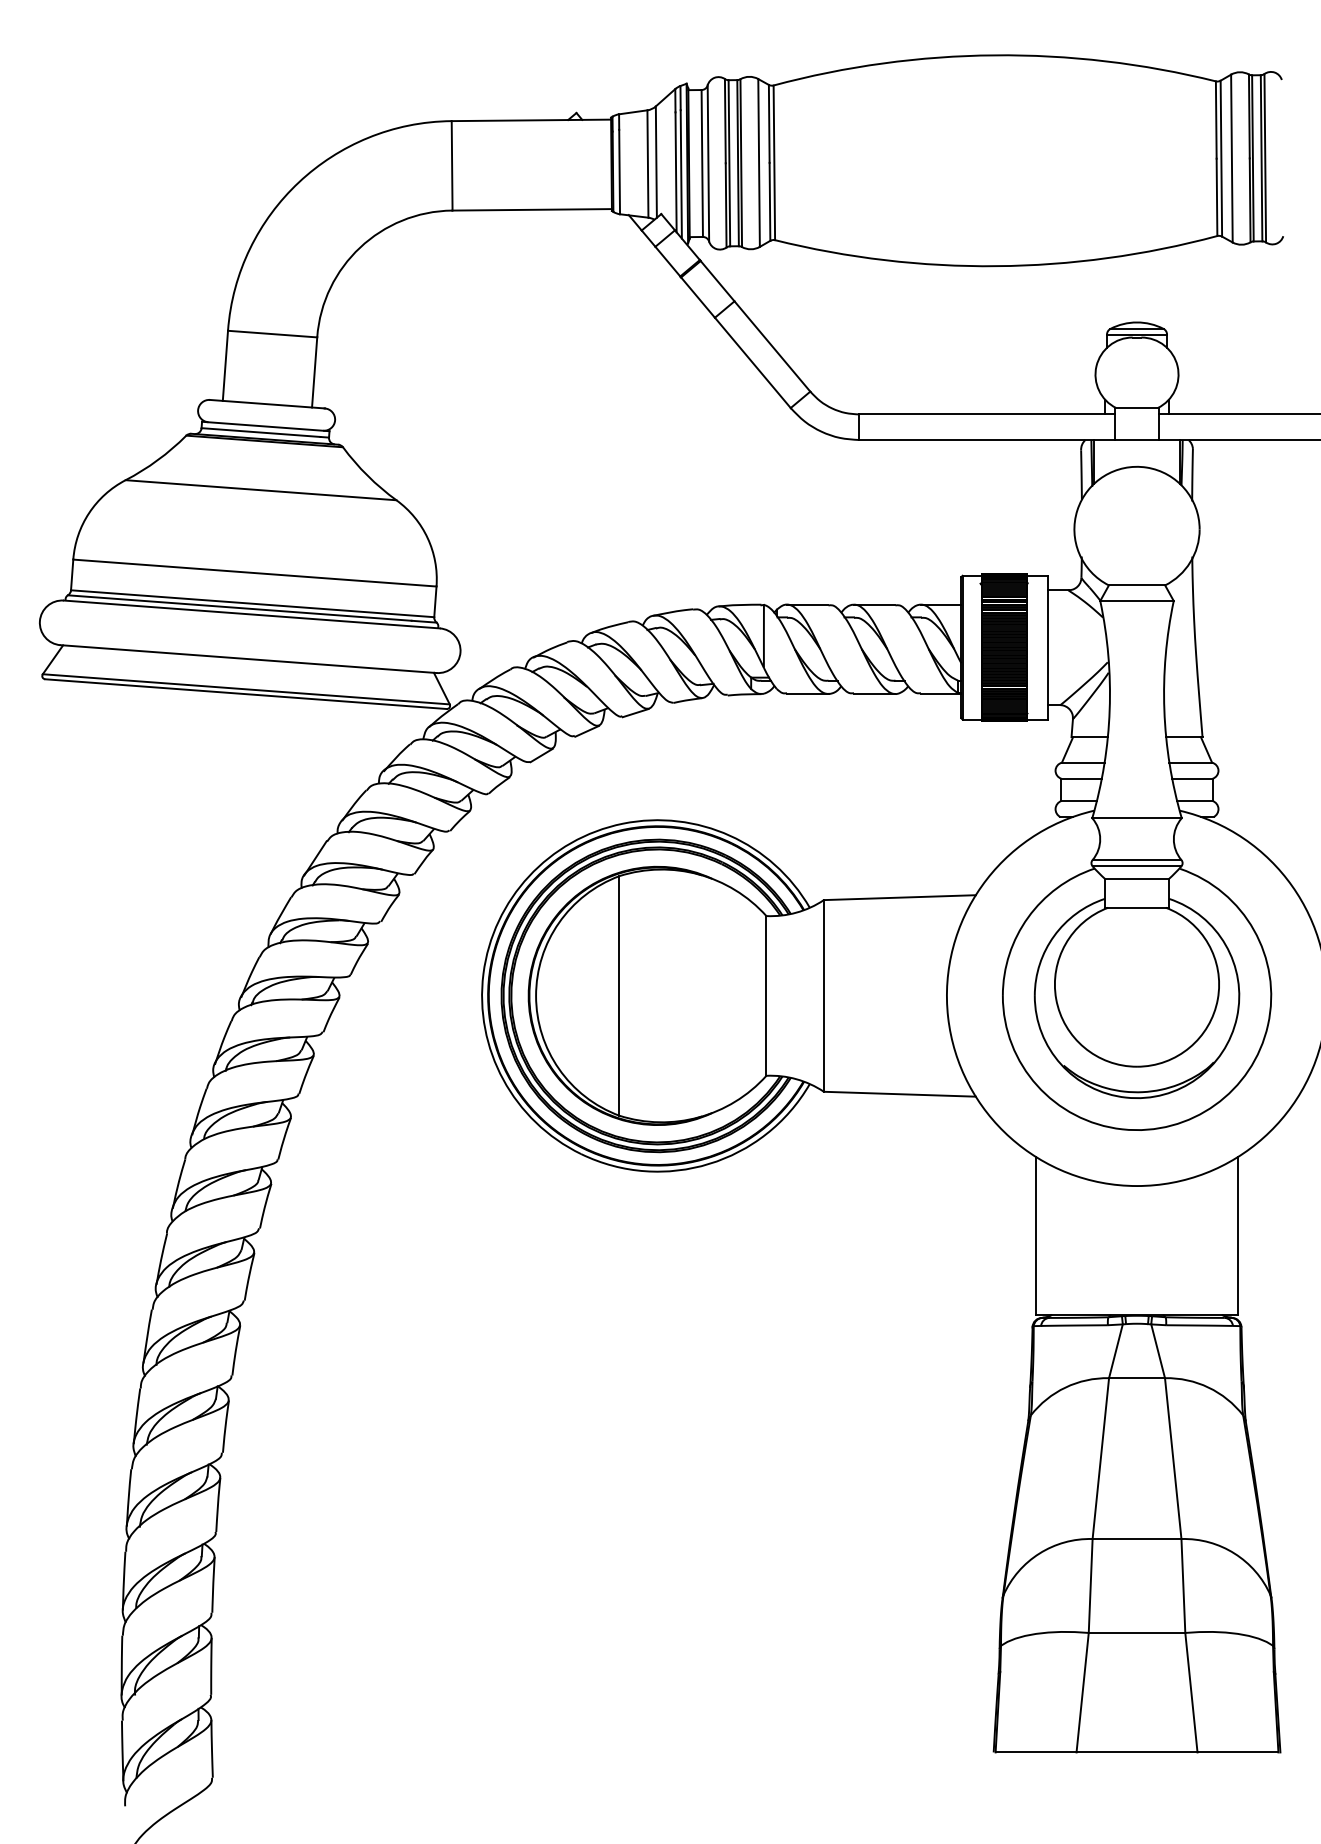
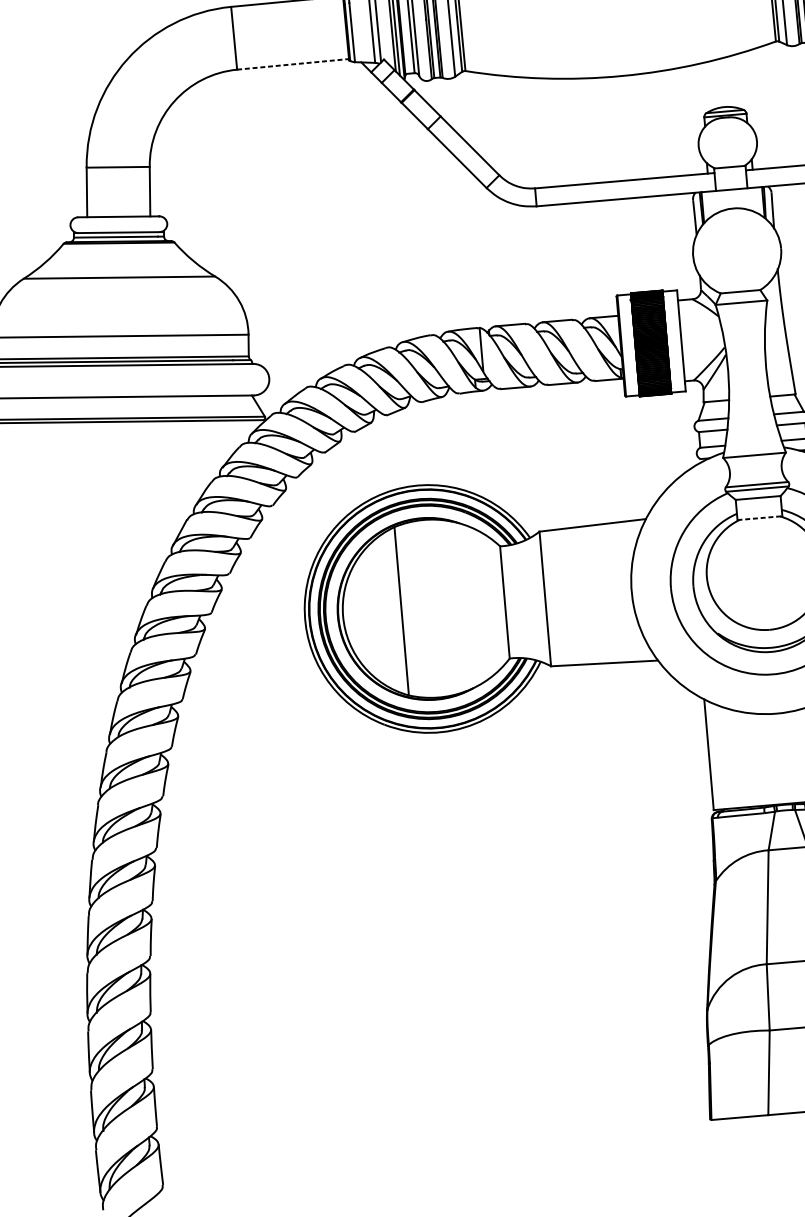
line: (532, 209) -> (293, 64), solid -> dashed
line: (1137, 907) -> (760, 517), solid -> dashed

